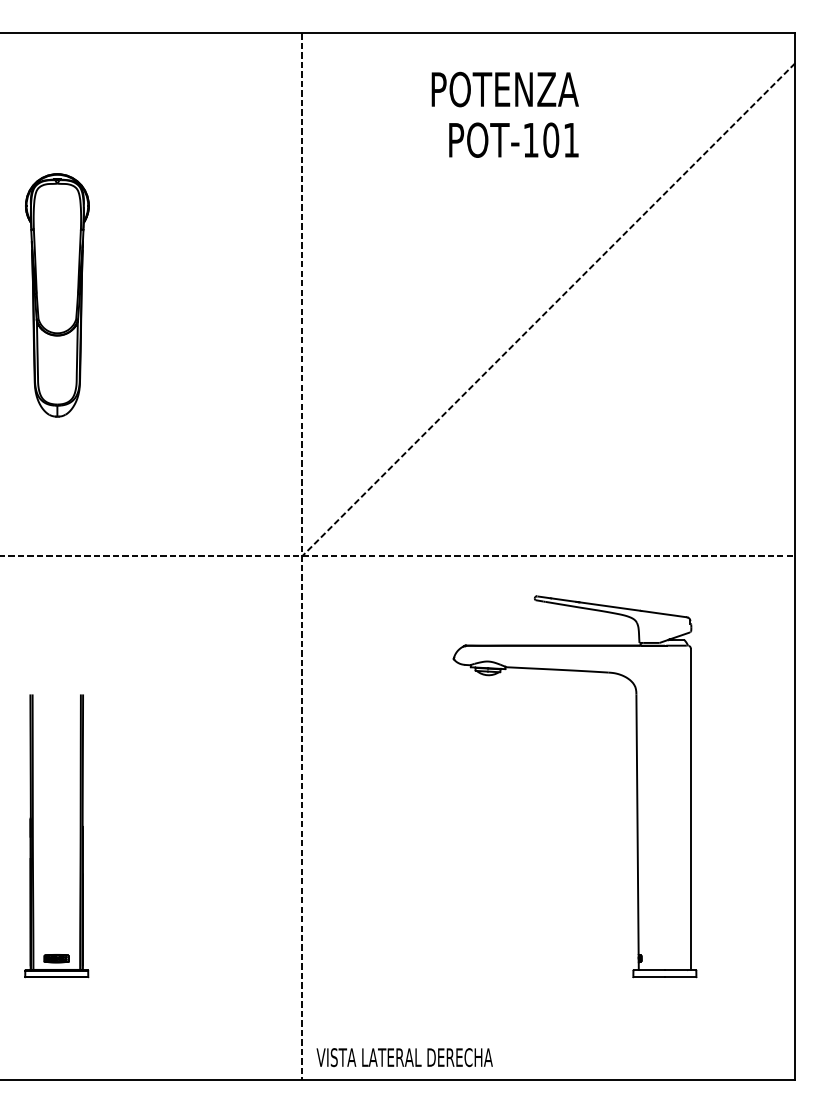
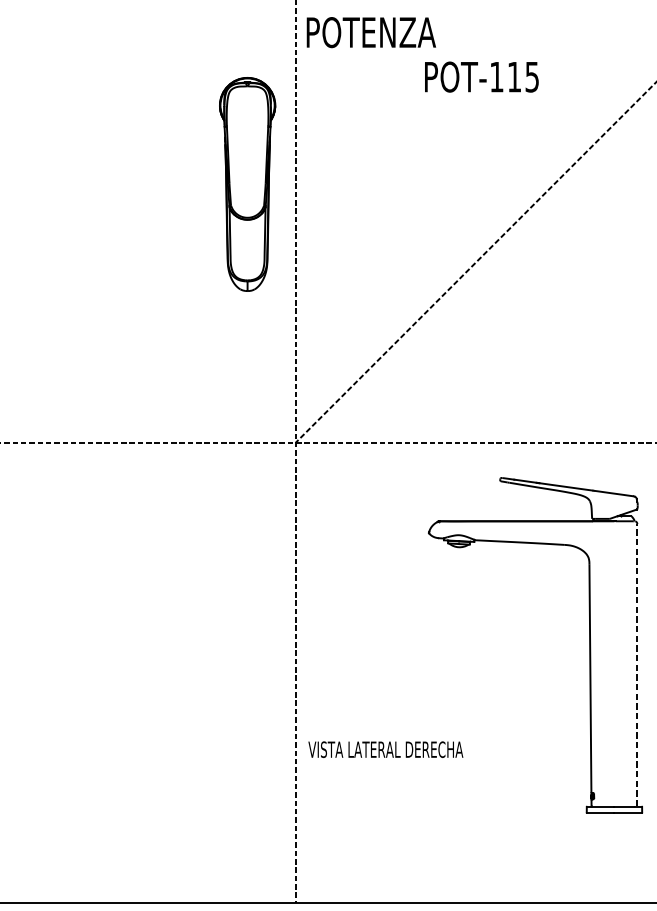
text: (504, 89) -> (370, 32), moved
text: (560, 139) -> (522, 76), POT-101 -> POT-115
part: (57, 295) -> (247, 184), moved
line: (690, 809) -> (636, 665), solid -> dashed
part: (33, 836) -> (59, 688), removed
text: (404, 1057) -> (385, 749), moved

